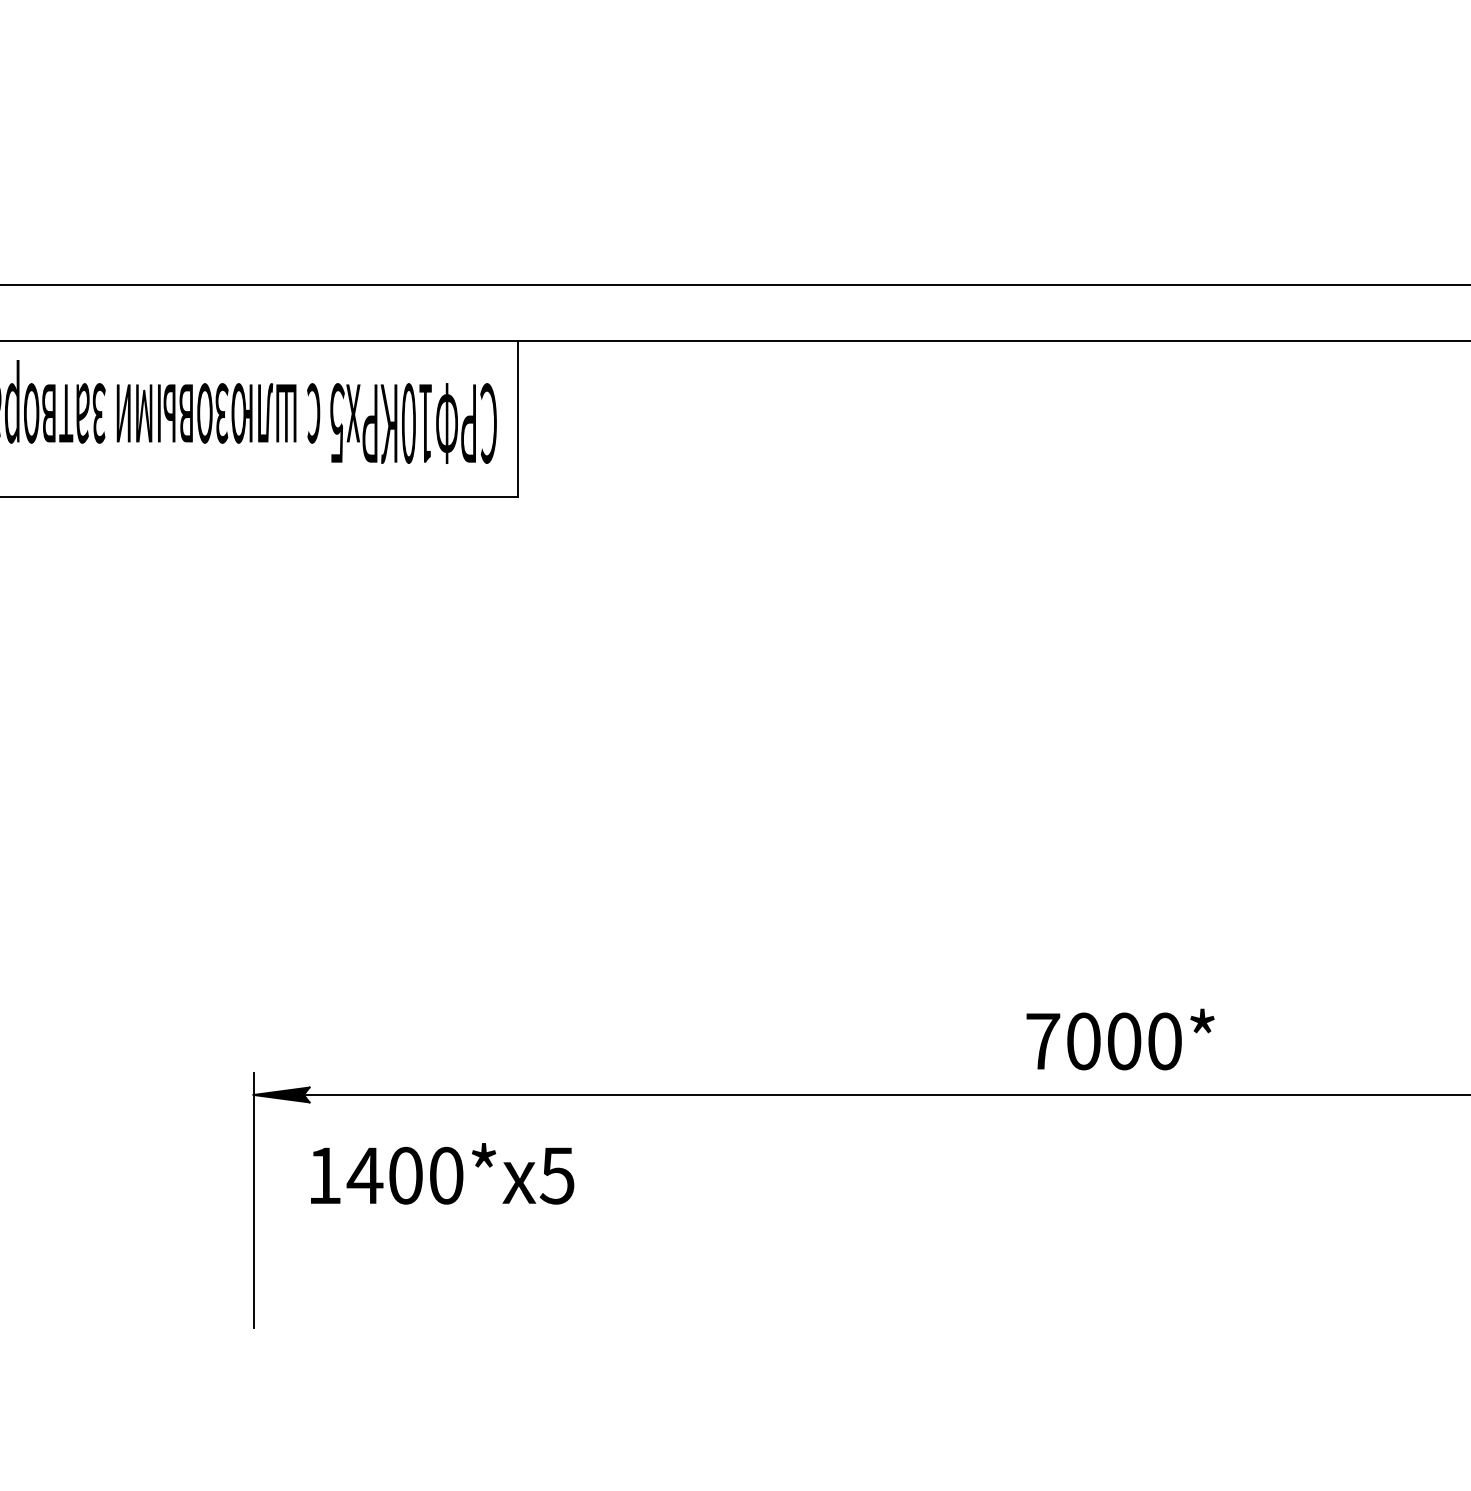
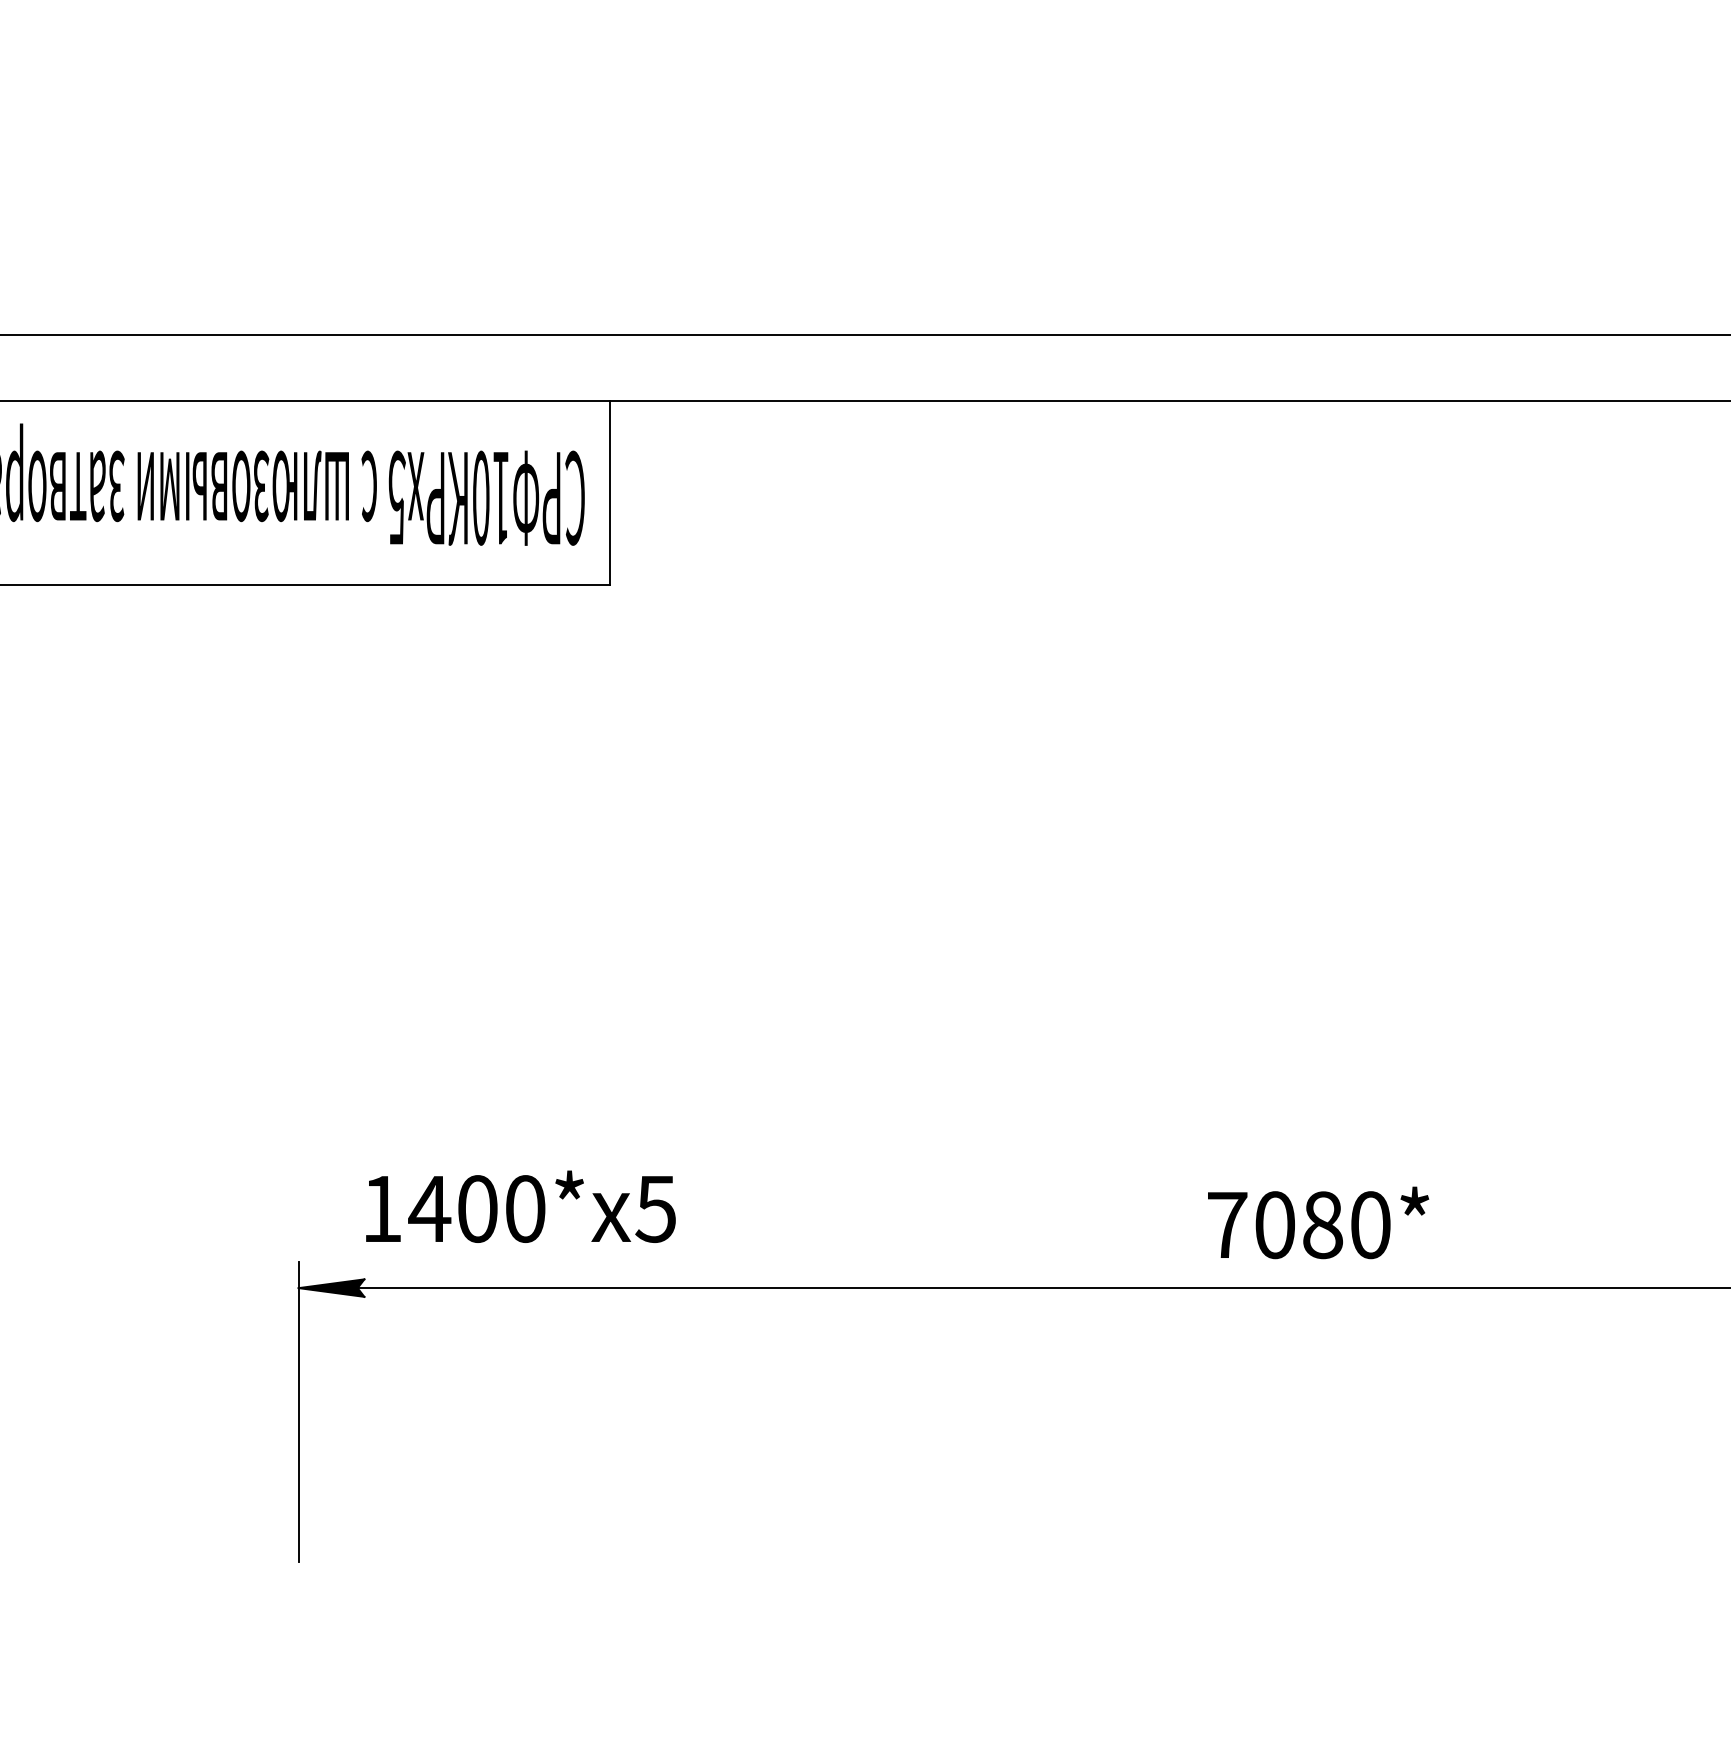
text: (1124, 1041) -> (1323, 1225), 7000* -> 7080*
text: (442, 1173) -> (520, 1206), moved

